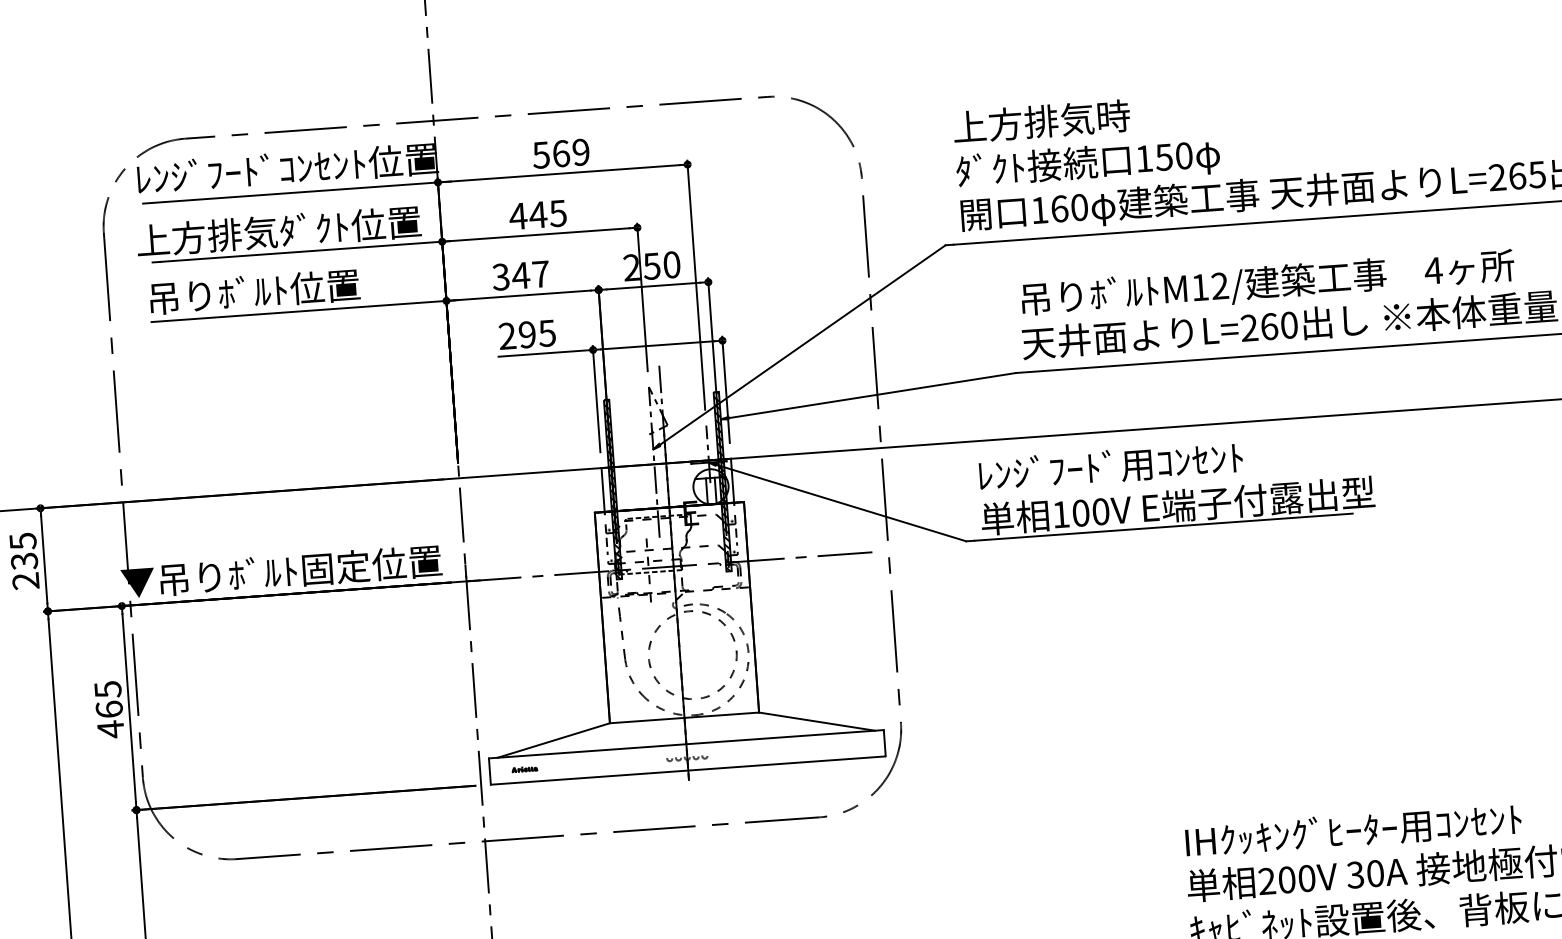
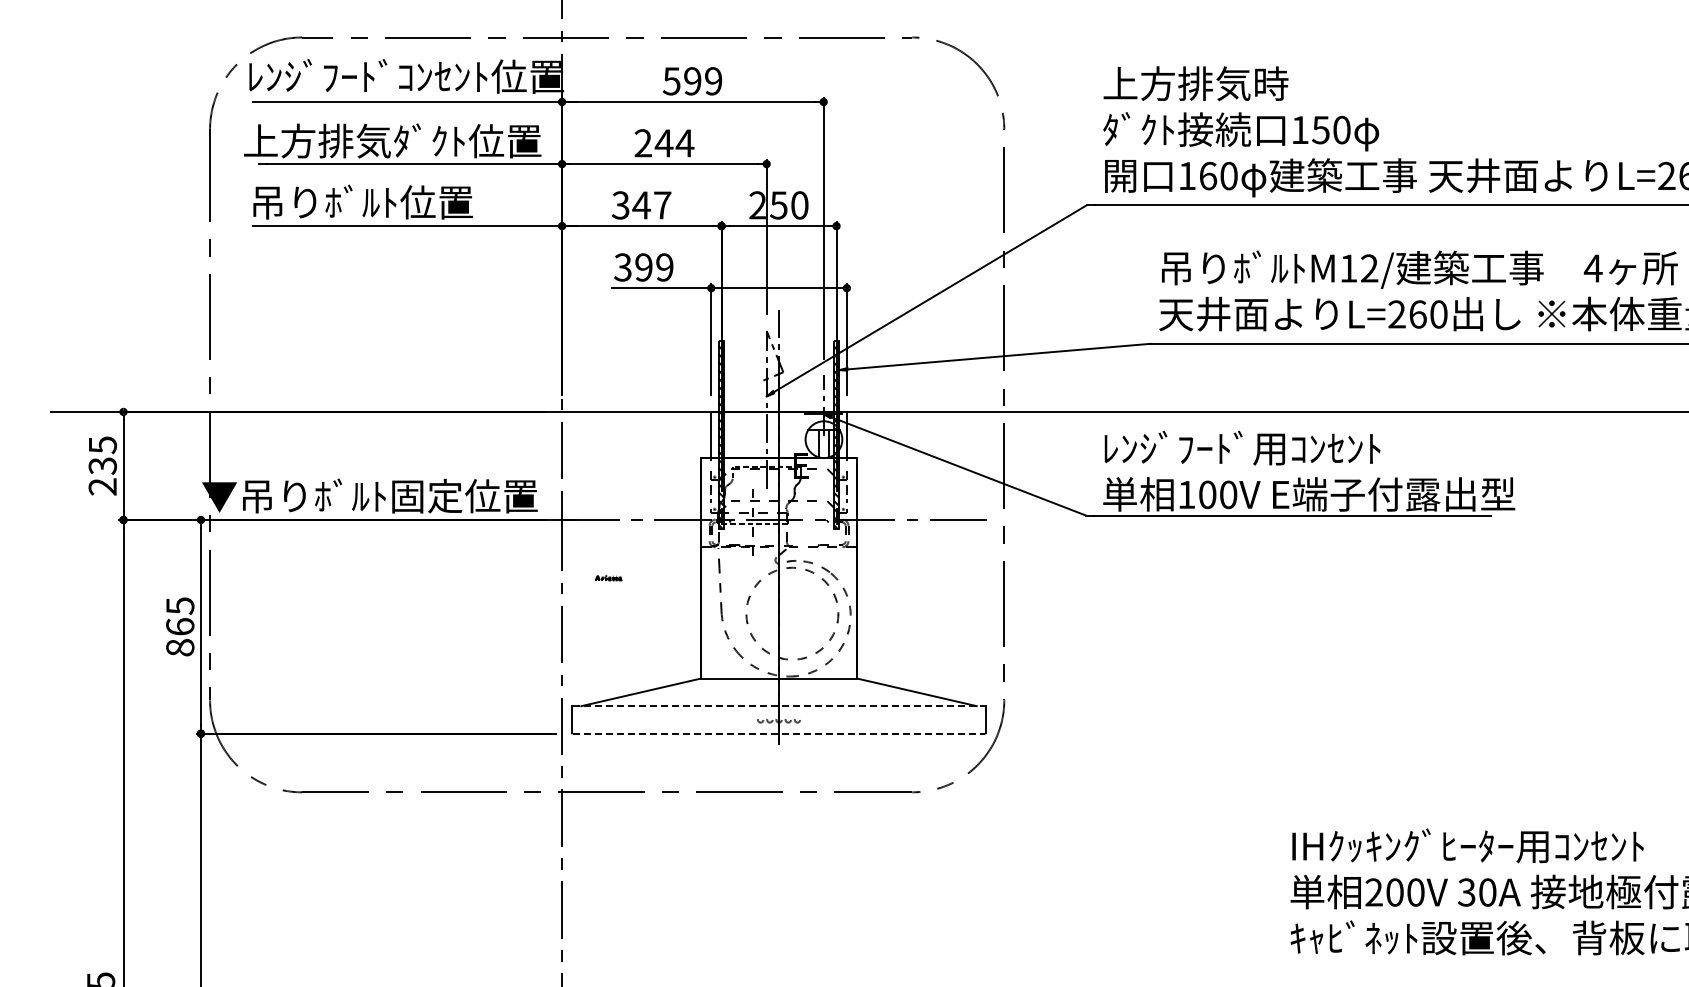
text: (561, 153) -> (692, 81), 569 -> 599
text: (537, 215) -> (663, 143), 445 -> 244
text: (526, 334) -> (643, 267), 295 -> 399
text: (111, 729) -> (180, 647), 465 -> 865
line: (686, 744) -> (779, 706), solid -> dashed
part: (524, 768) -> (608, 577), moved
line: (688, 770) -> (779, 733), solid -> dashed

